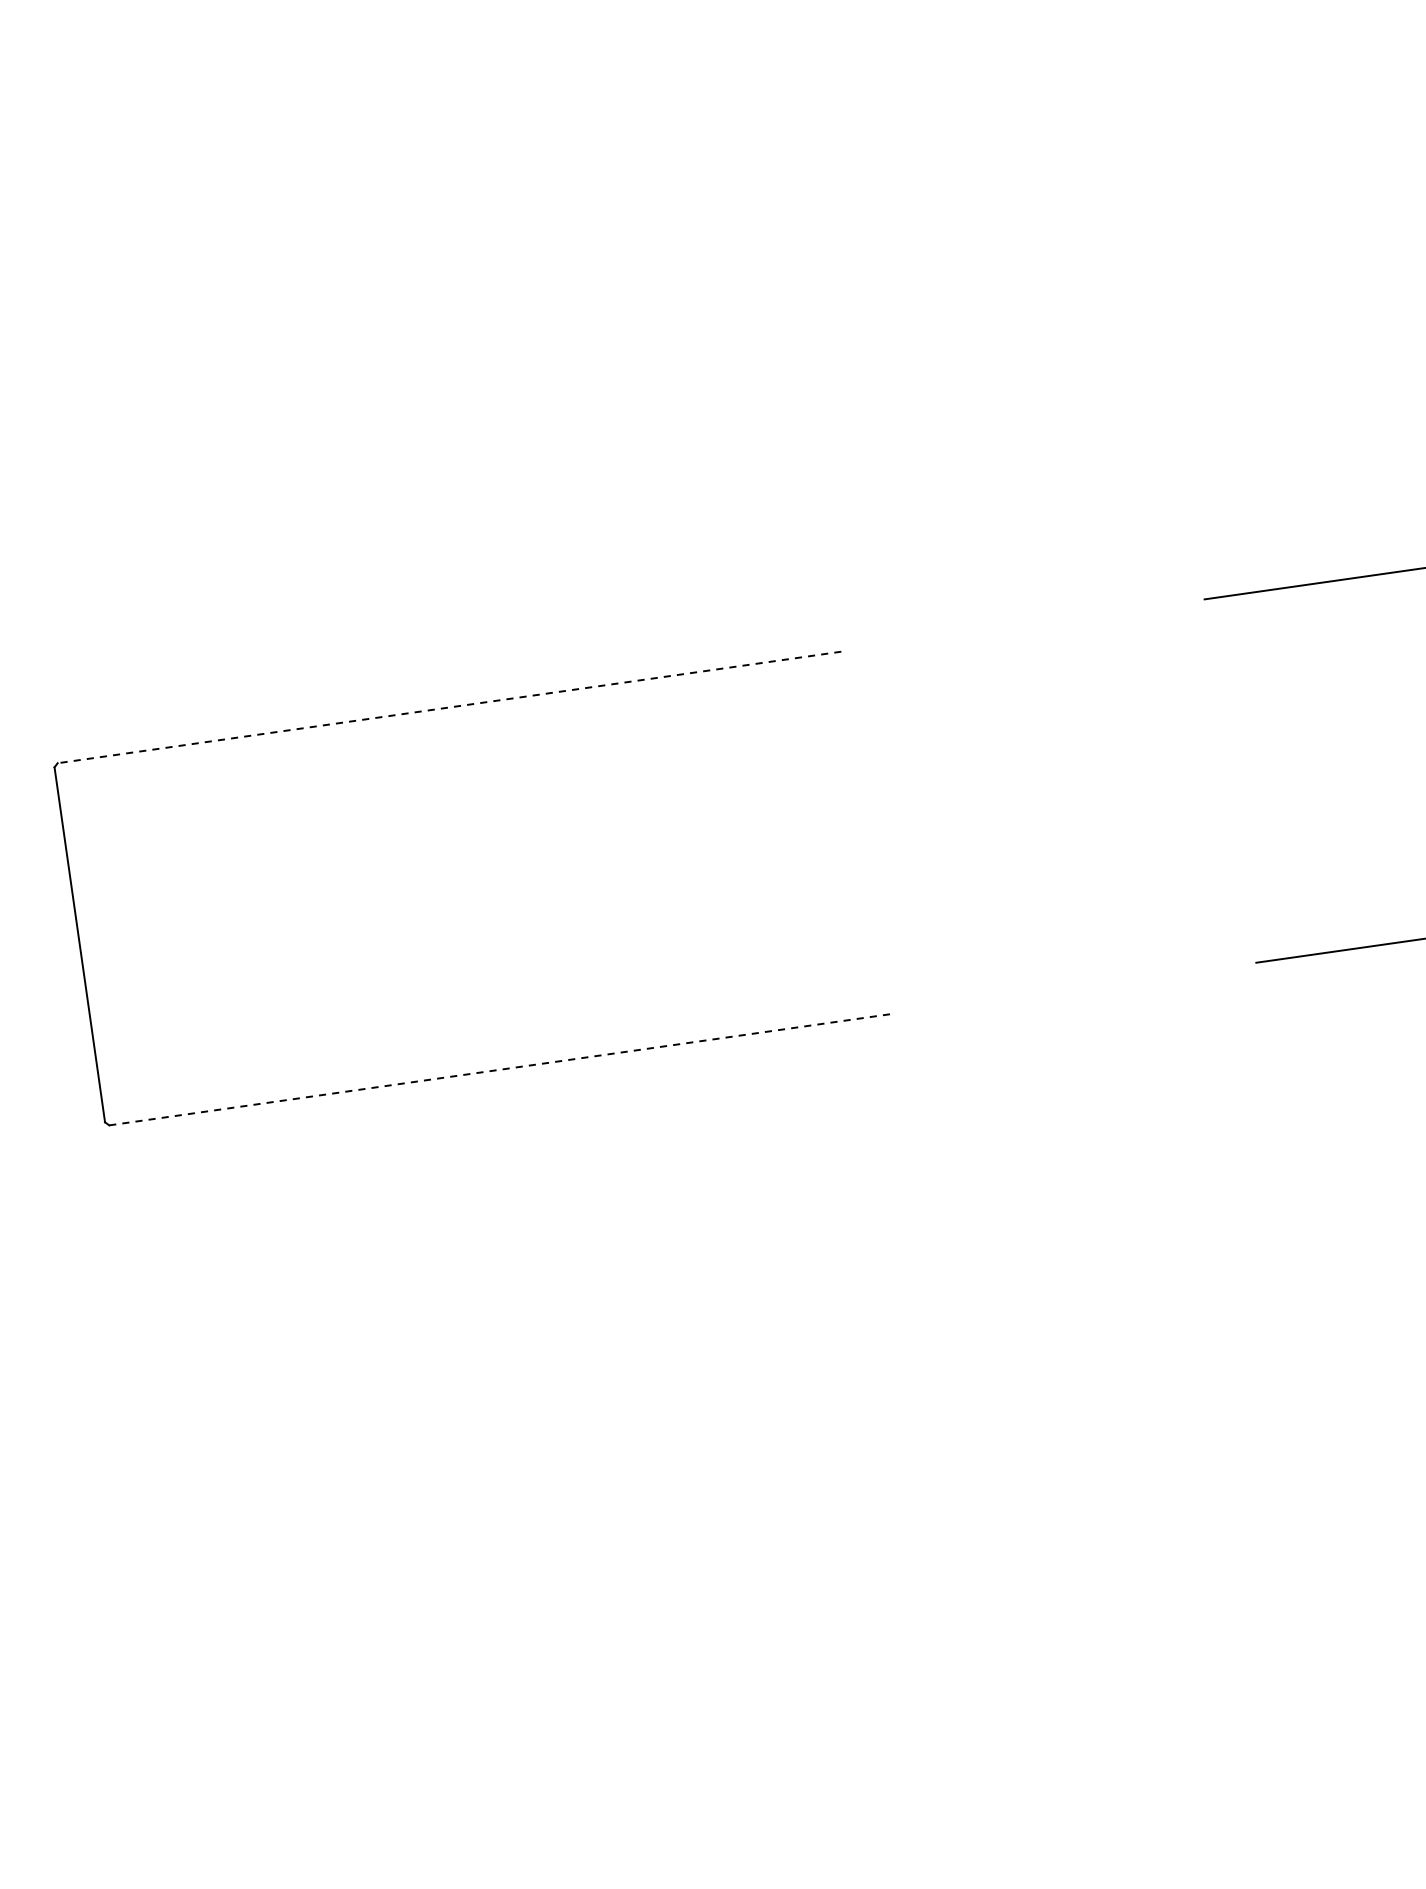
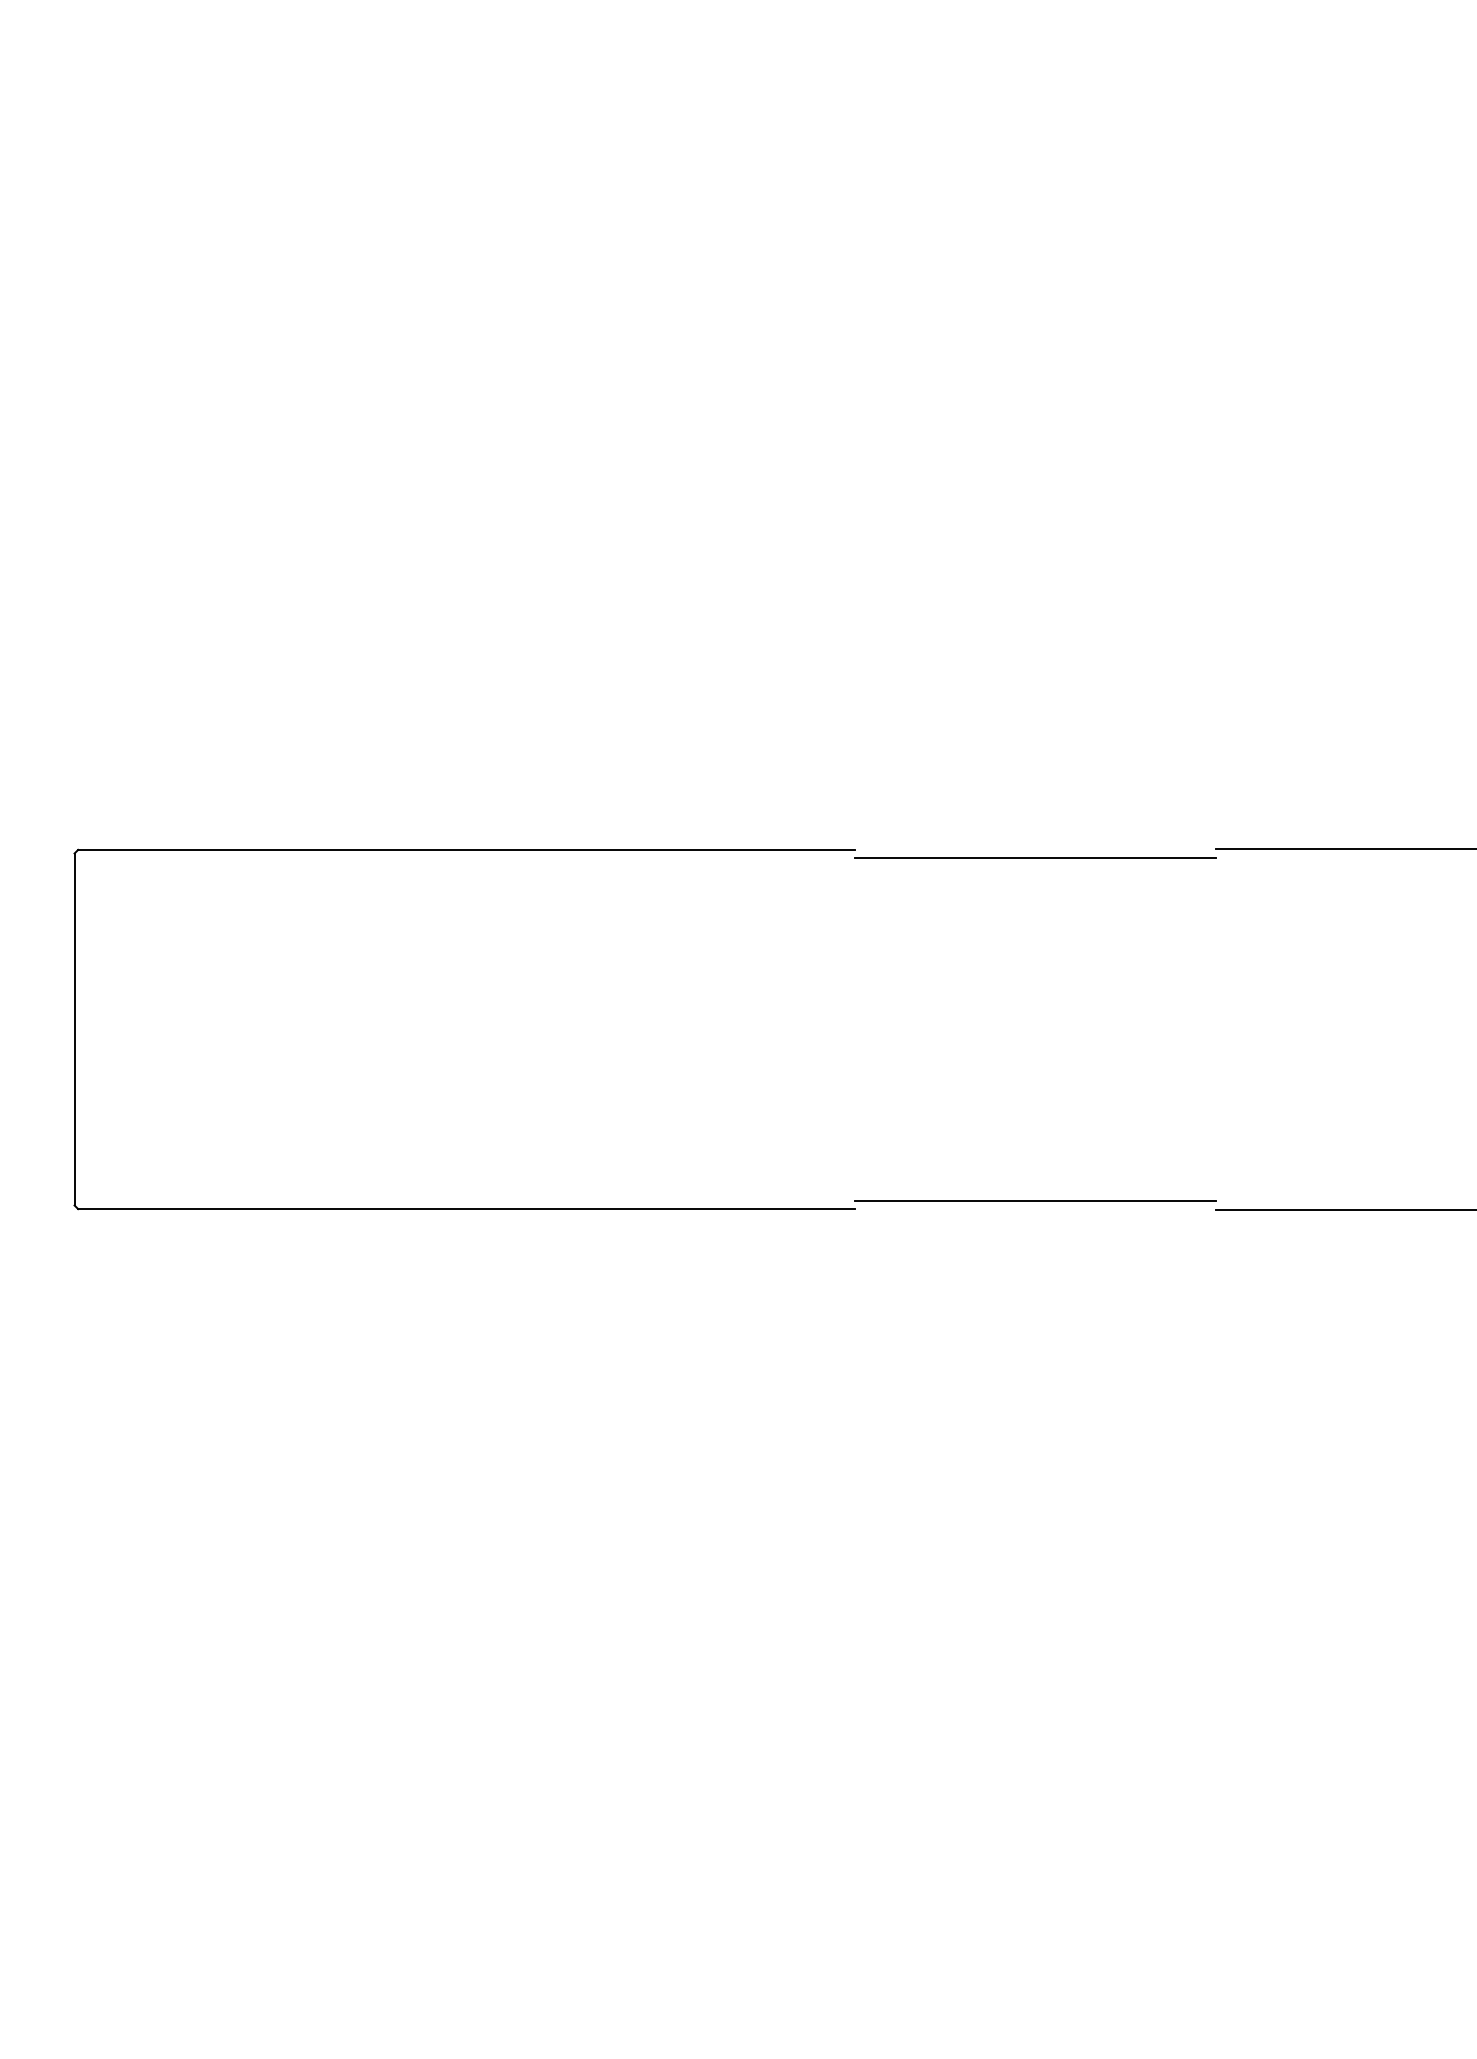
line: (1024, 634) -> (1035, 858), added
line: (449, 707) -> (466, 849), dashed -> solid
line: (1073, 979) -> (1035, 1200), added
line: (500, 1070) -> (466, 1209), dashed -> solid

